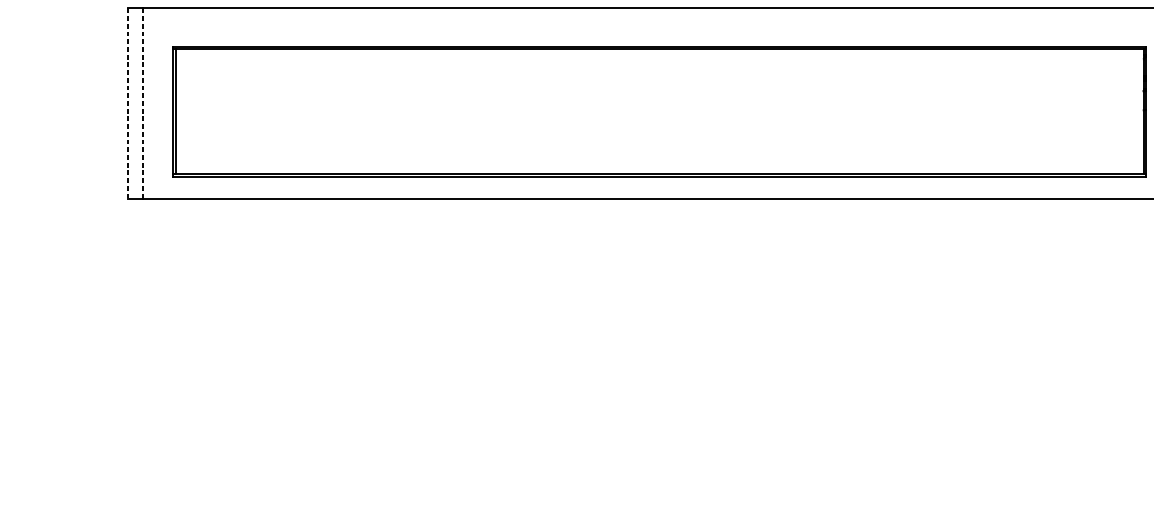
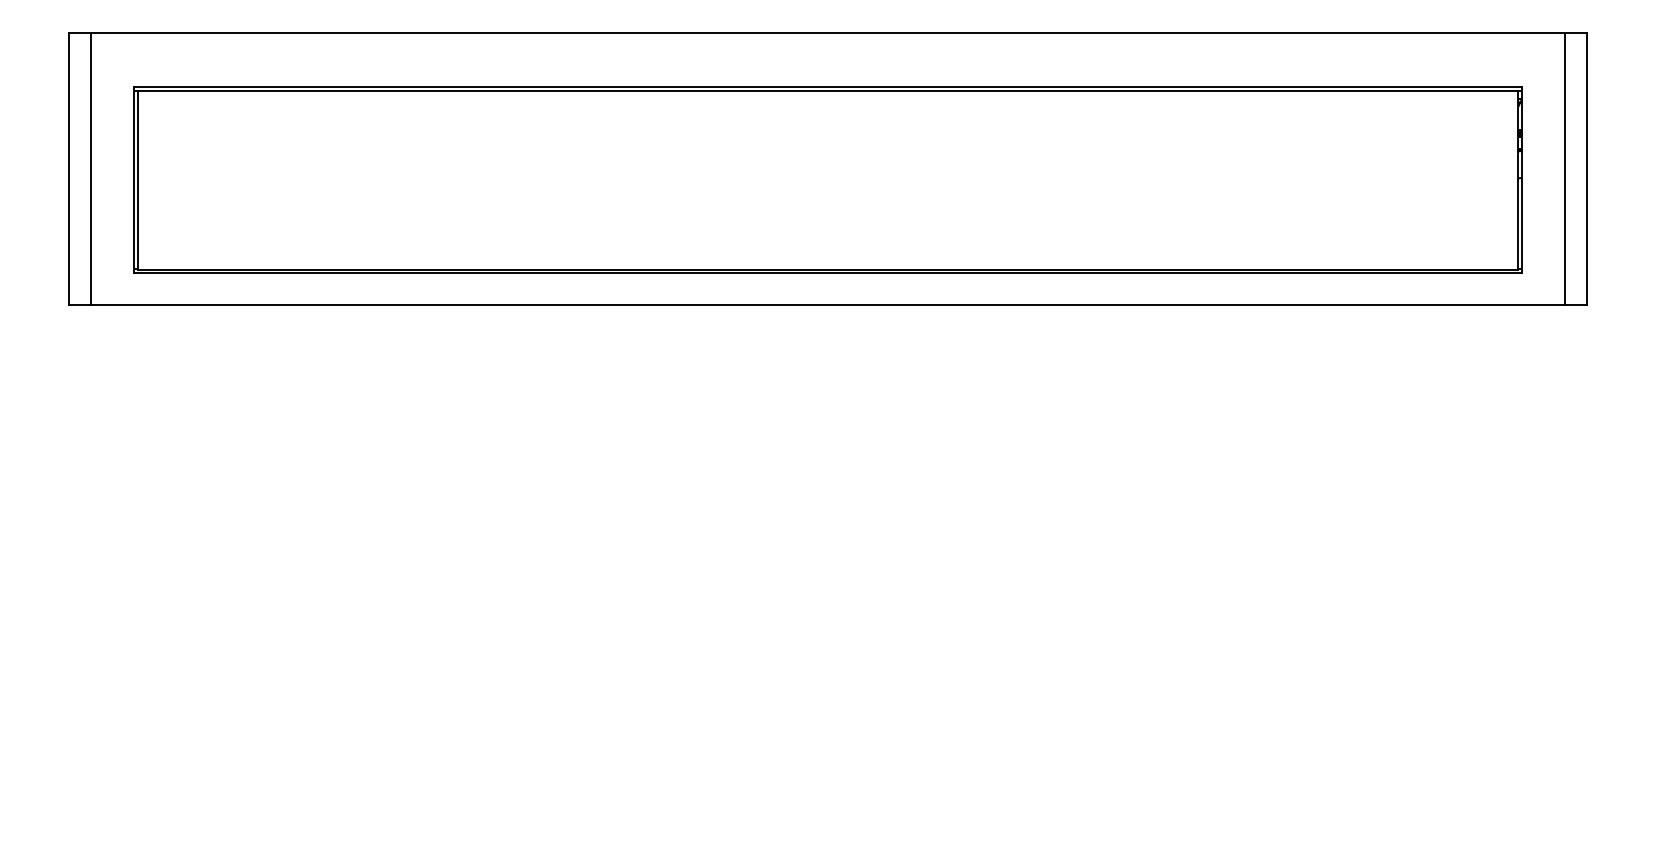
line: (127, 103) -> (69, 168), dashed -> solid
line: (143, 103) -> (91, 168), dashed -> solid

